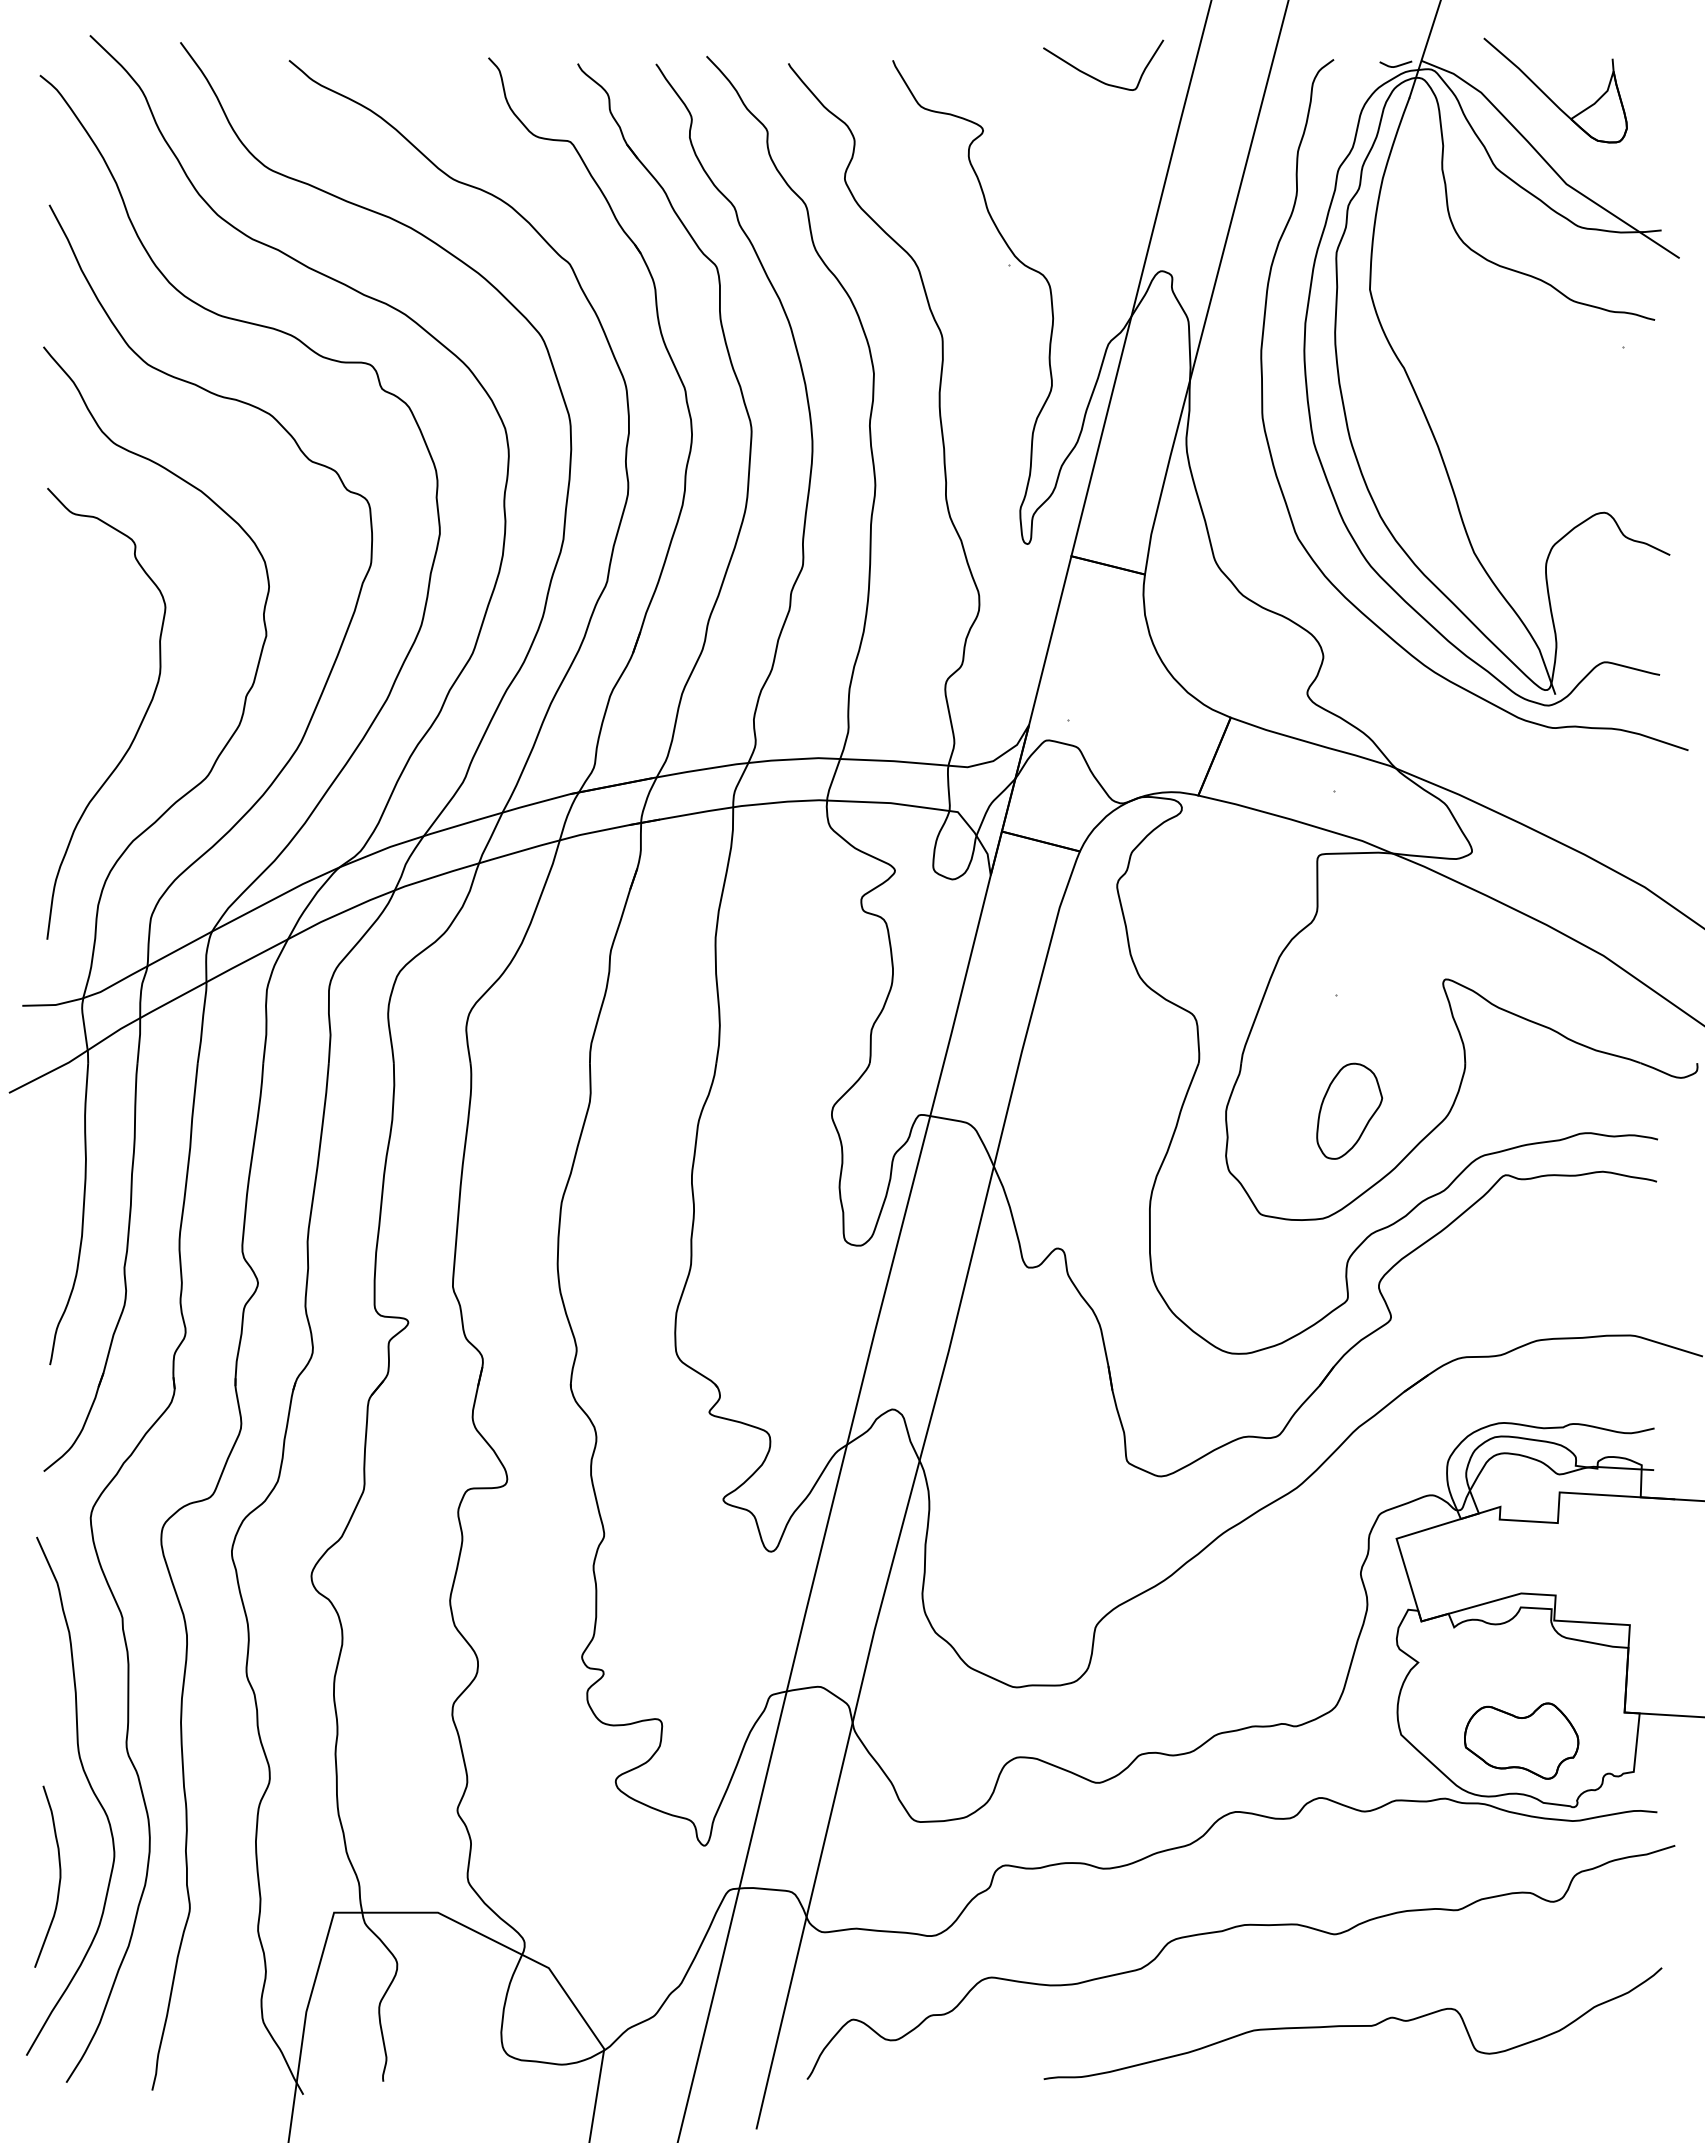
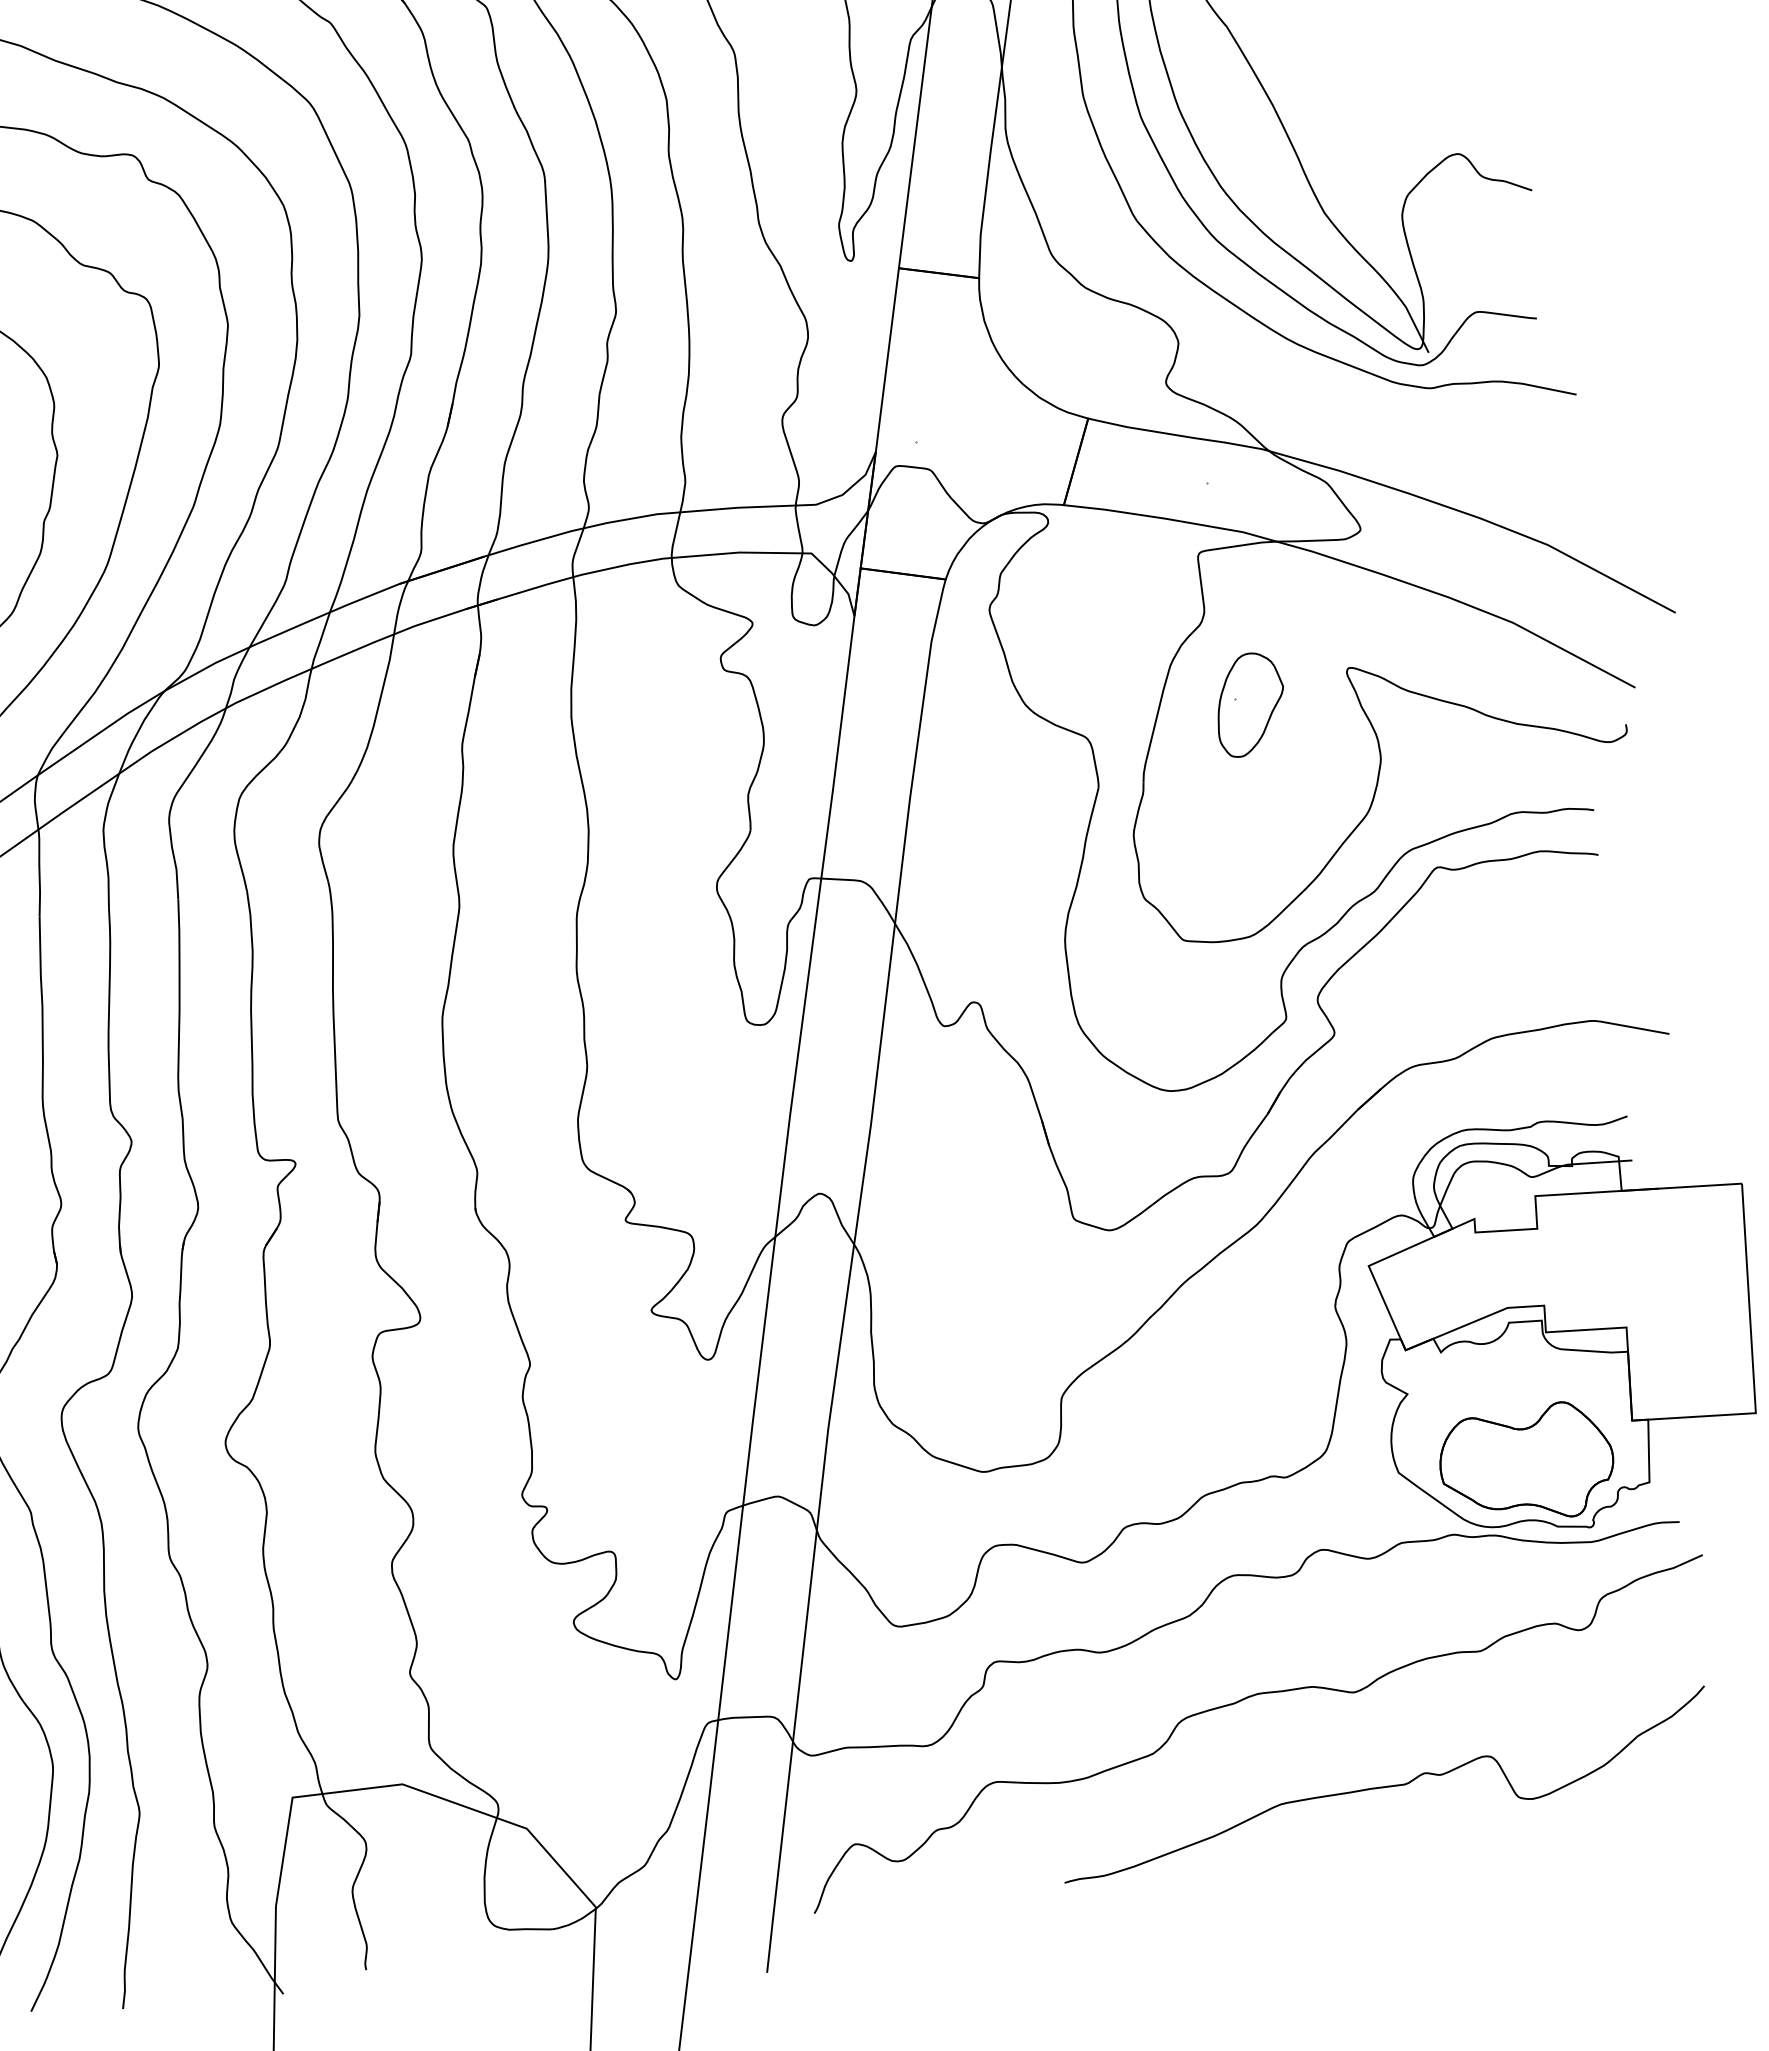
part: (1349, 1110) -> (1250, 703), moved
part: (1521, 1740) -> (1526, 1463), size x1.43

